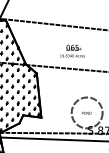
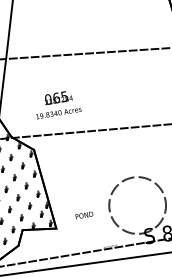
text: (72, 50) -> (56, 103), moved
text: (86, 112) -> (83, 214), moved

